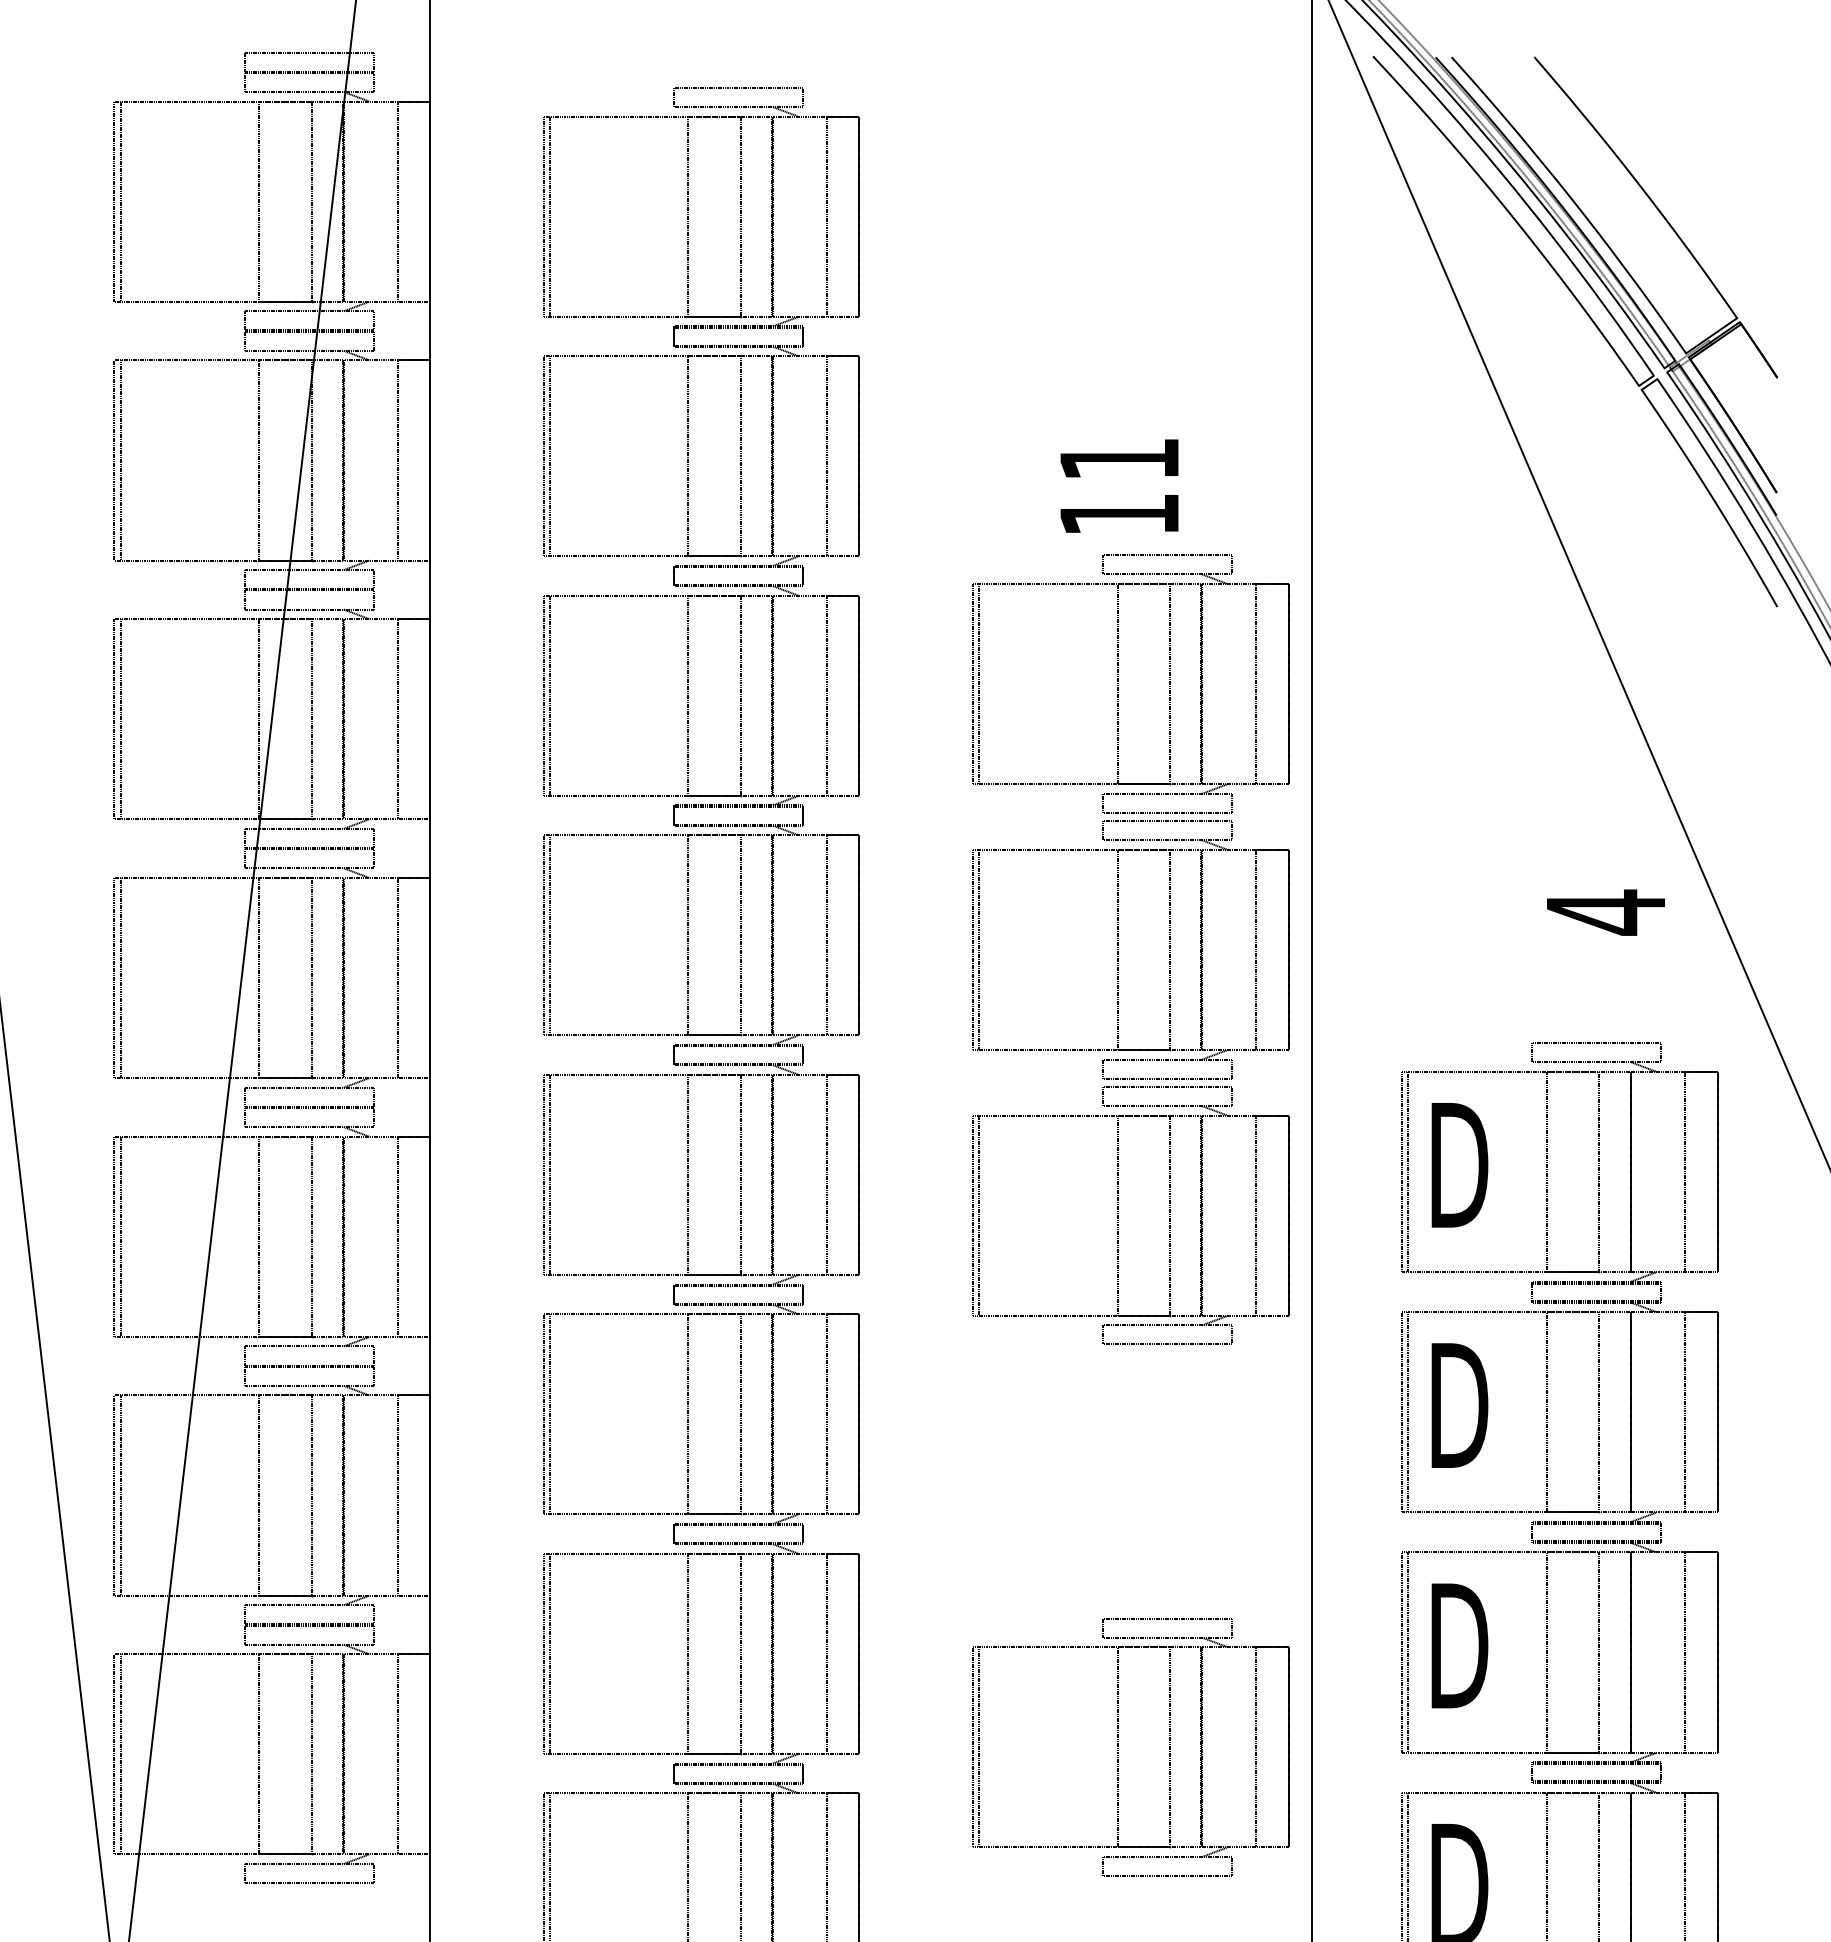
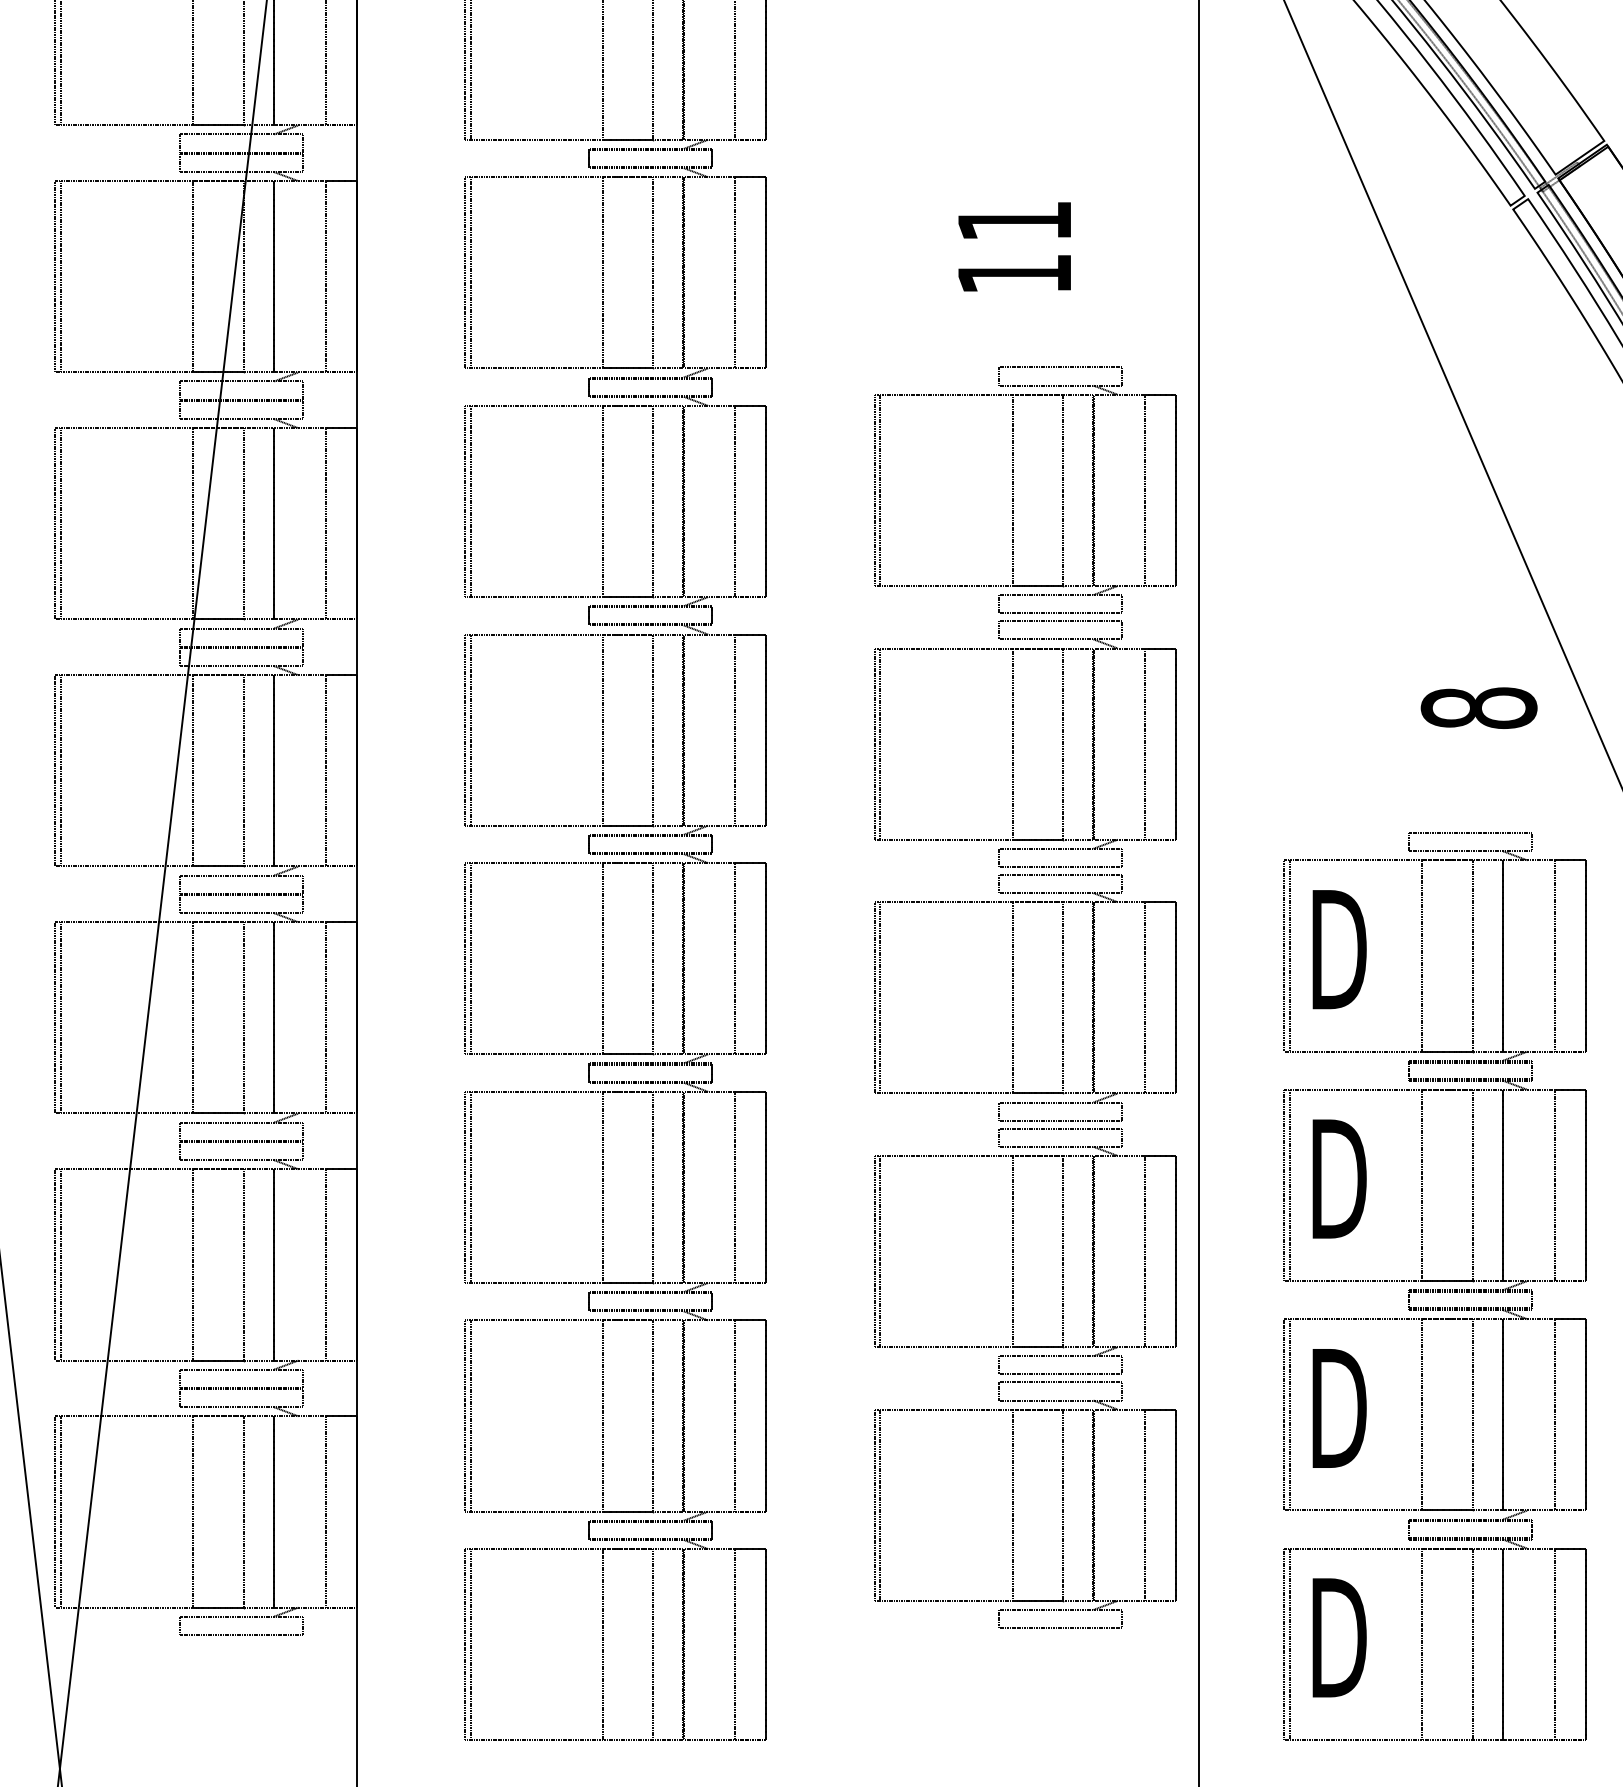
text: (1119, 485) -> (1014, 246), moved
text: (1605, 912) -> (1478, 708), 4 -> 8
part: (1118, 1481) -> (1013, 1251), added

